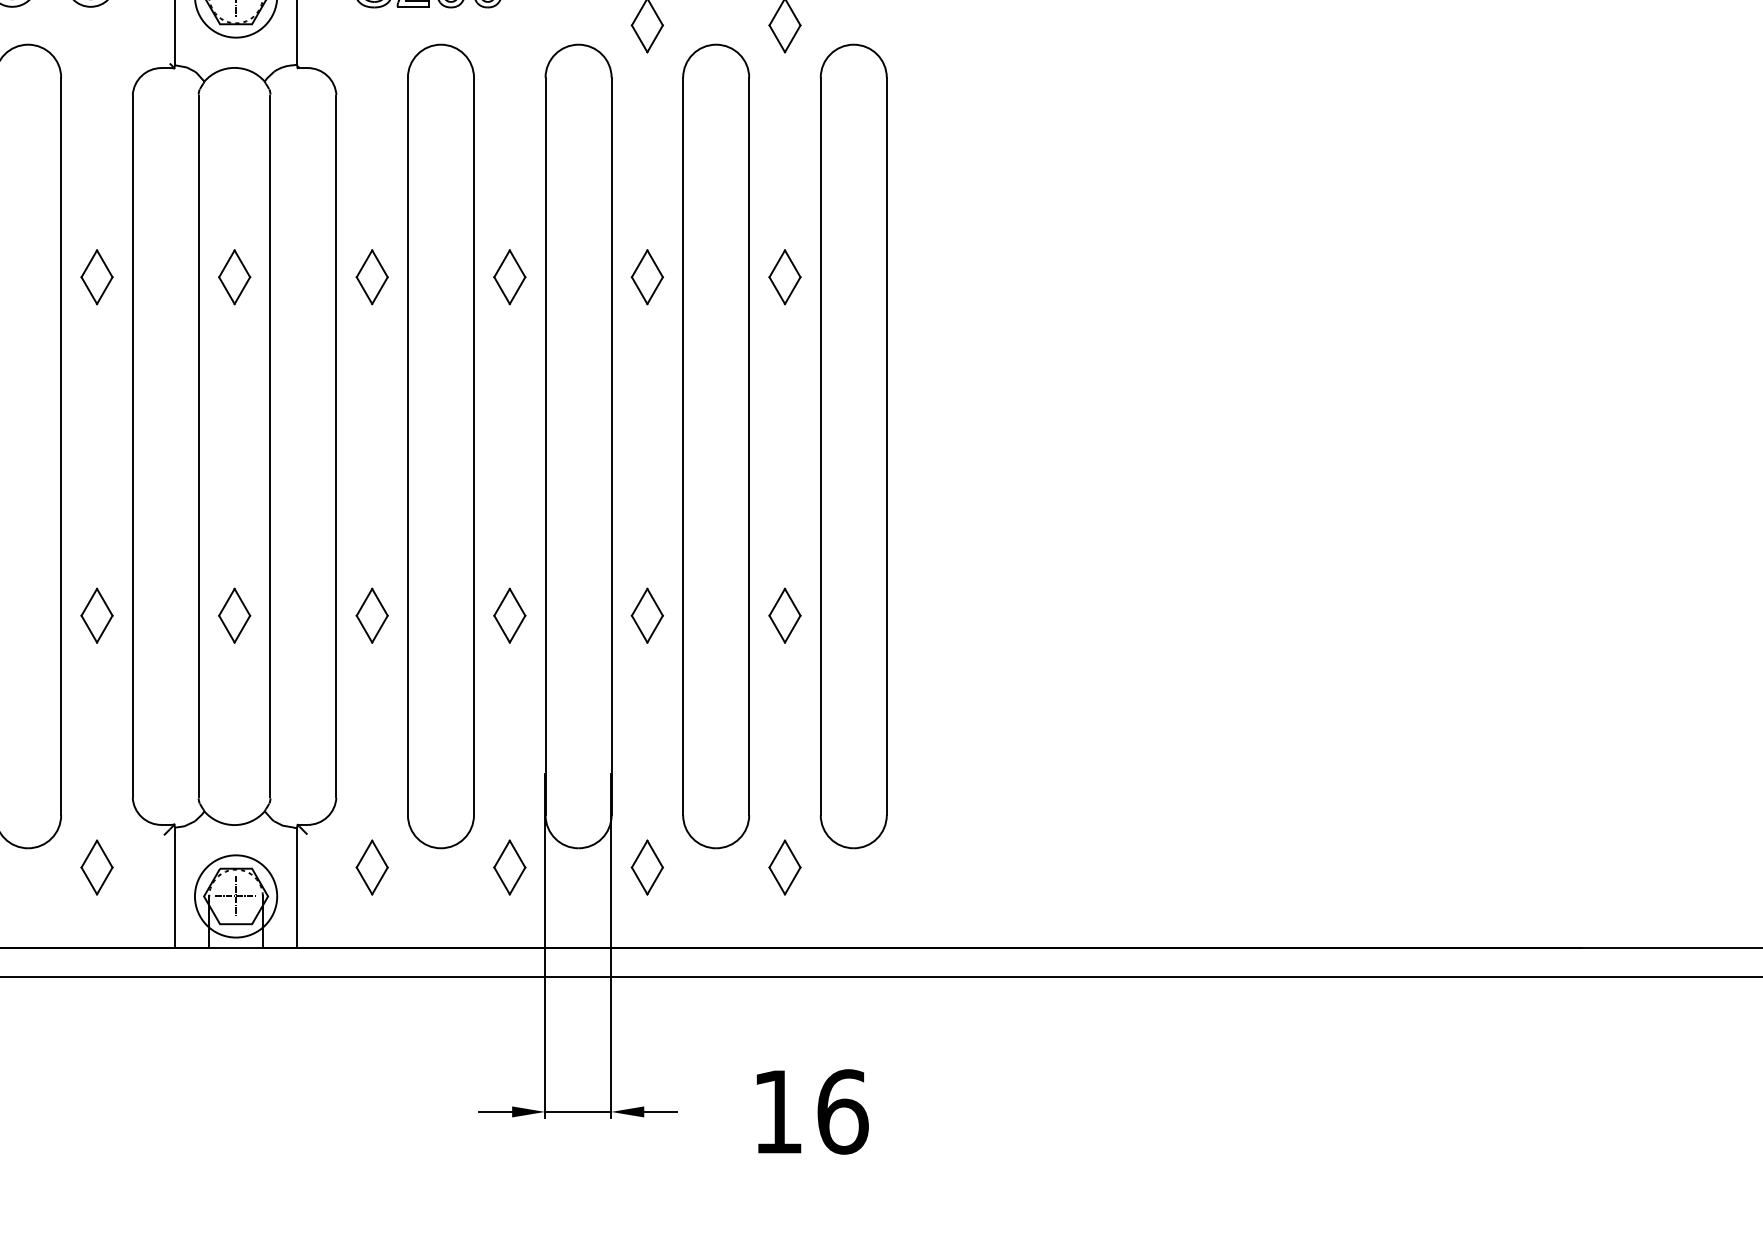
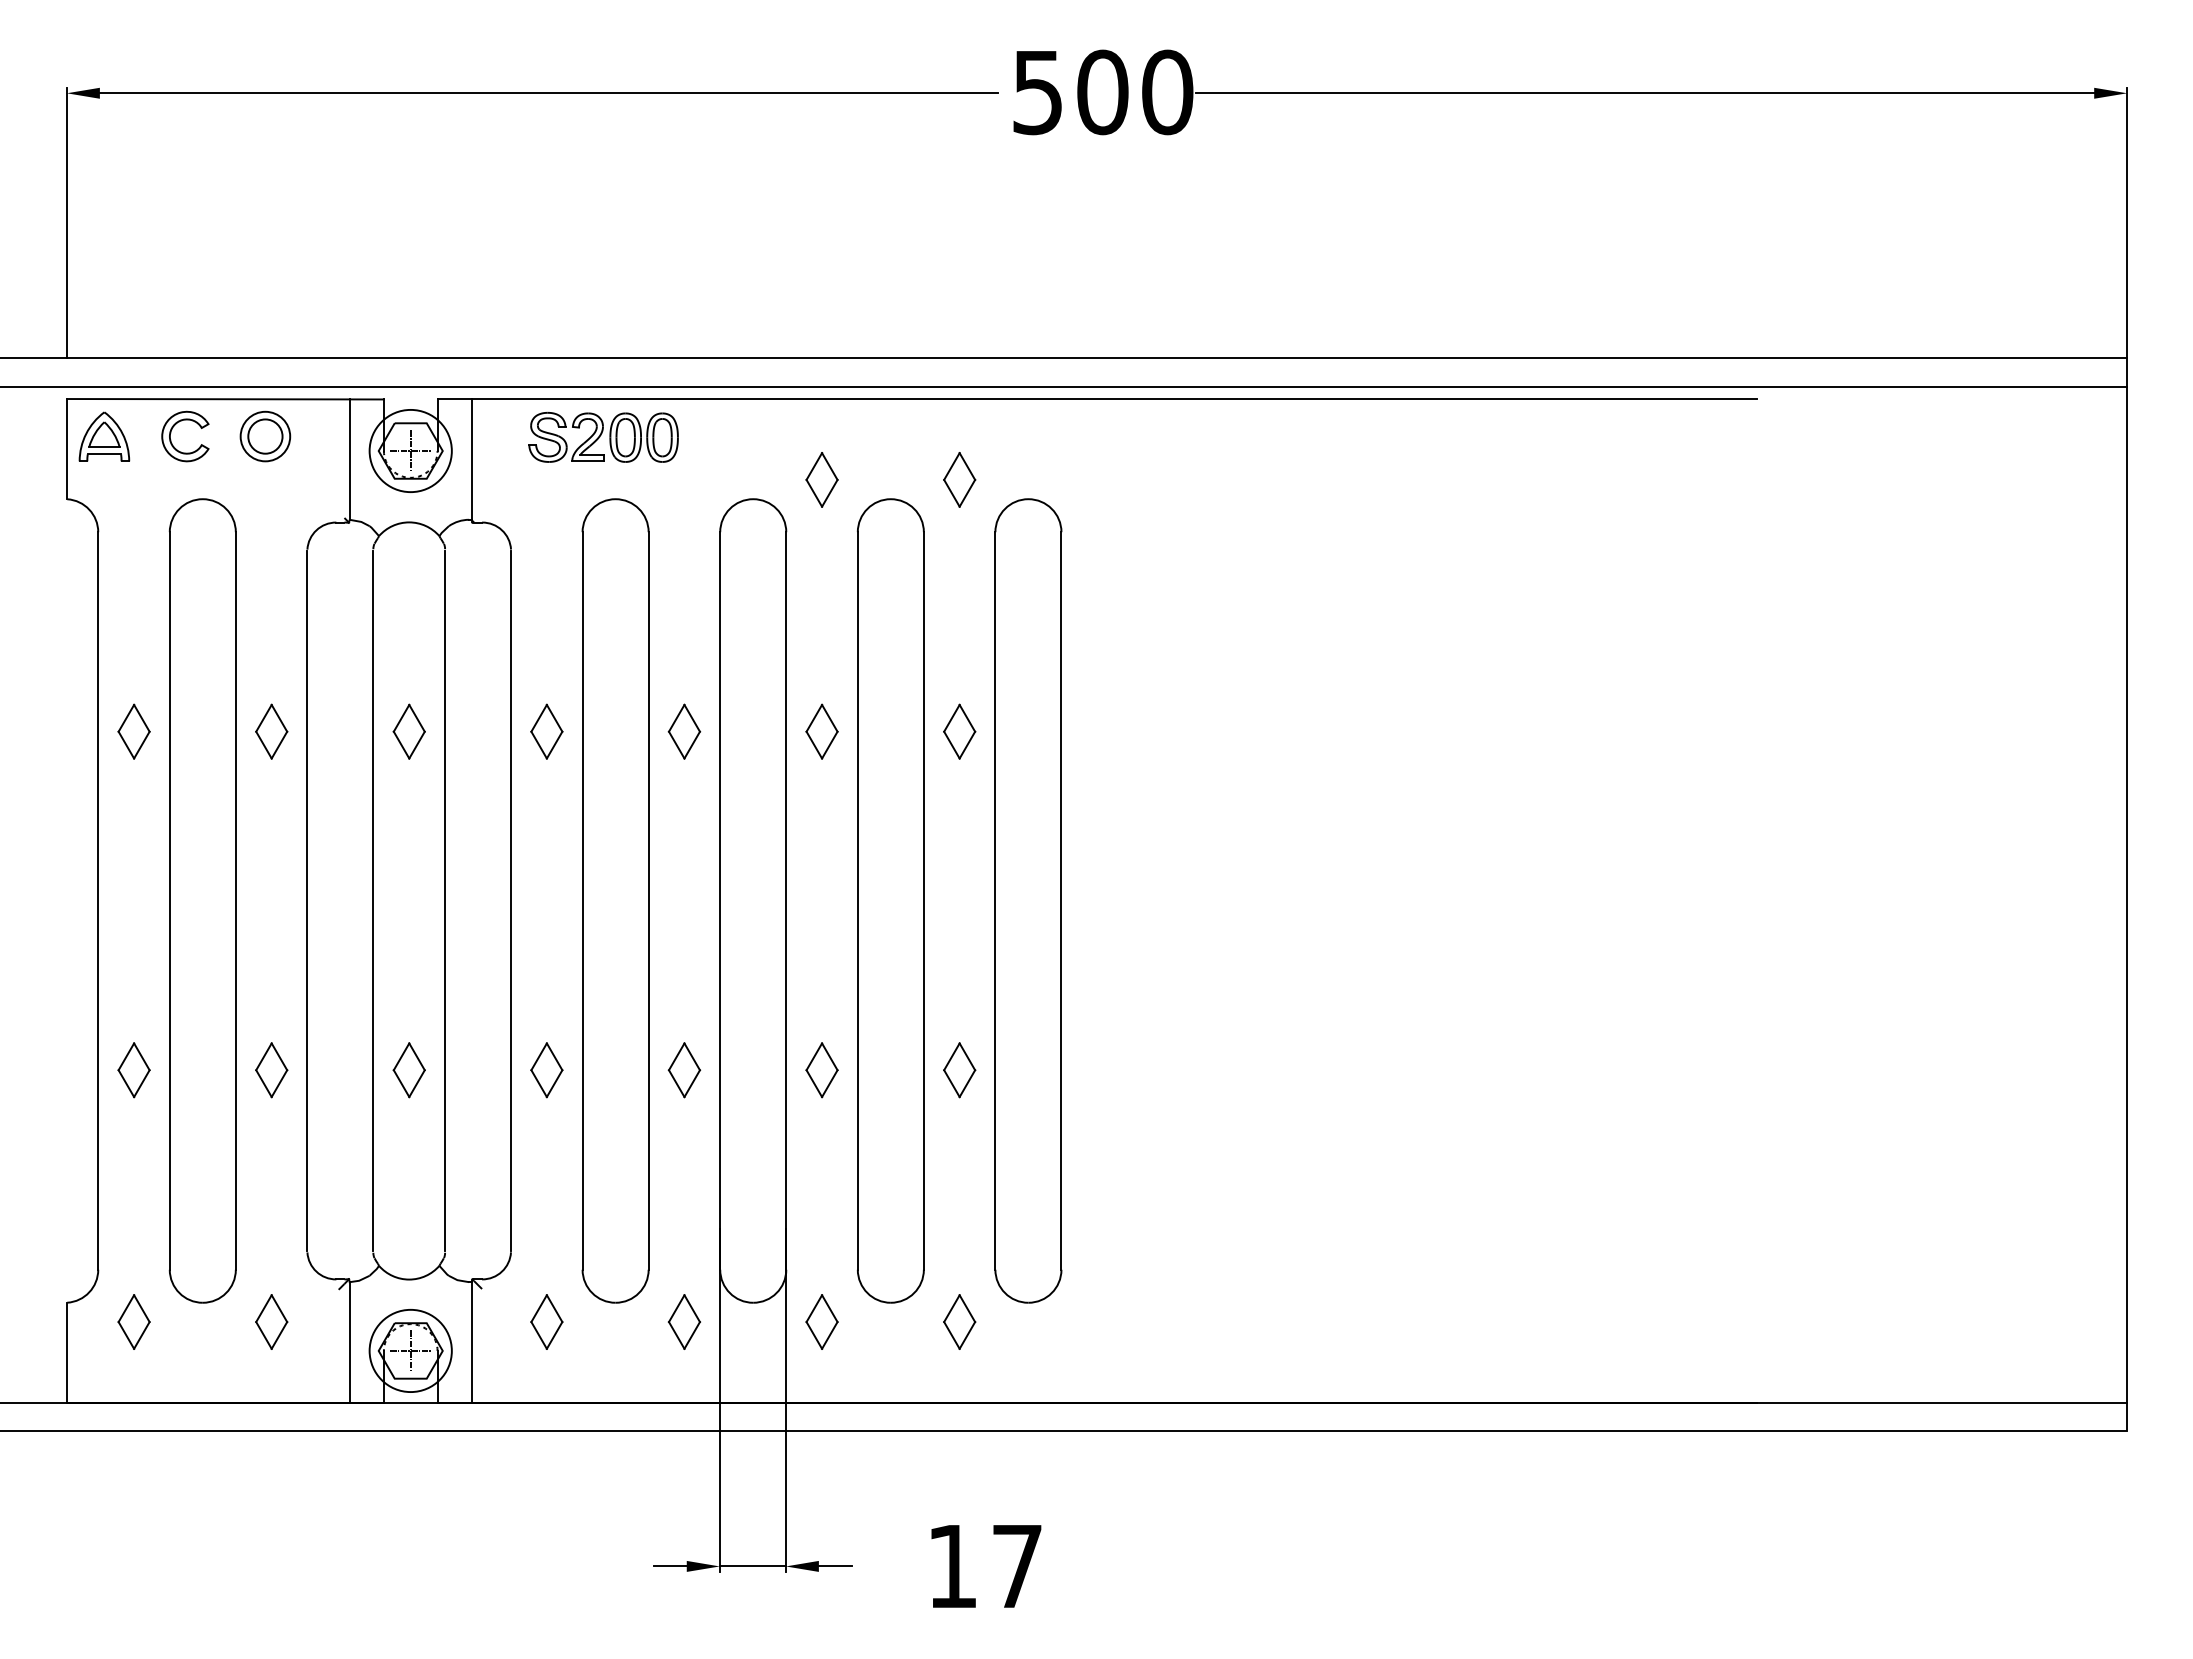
text: (842, 1112) -> (1017, 1566), 16 -> 17

